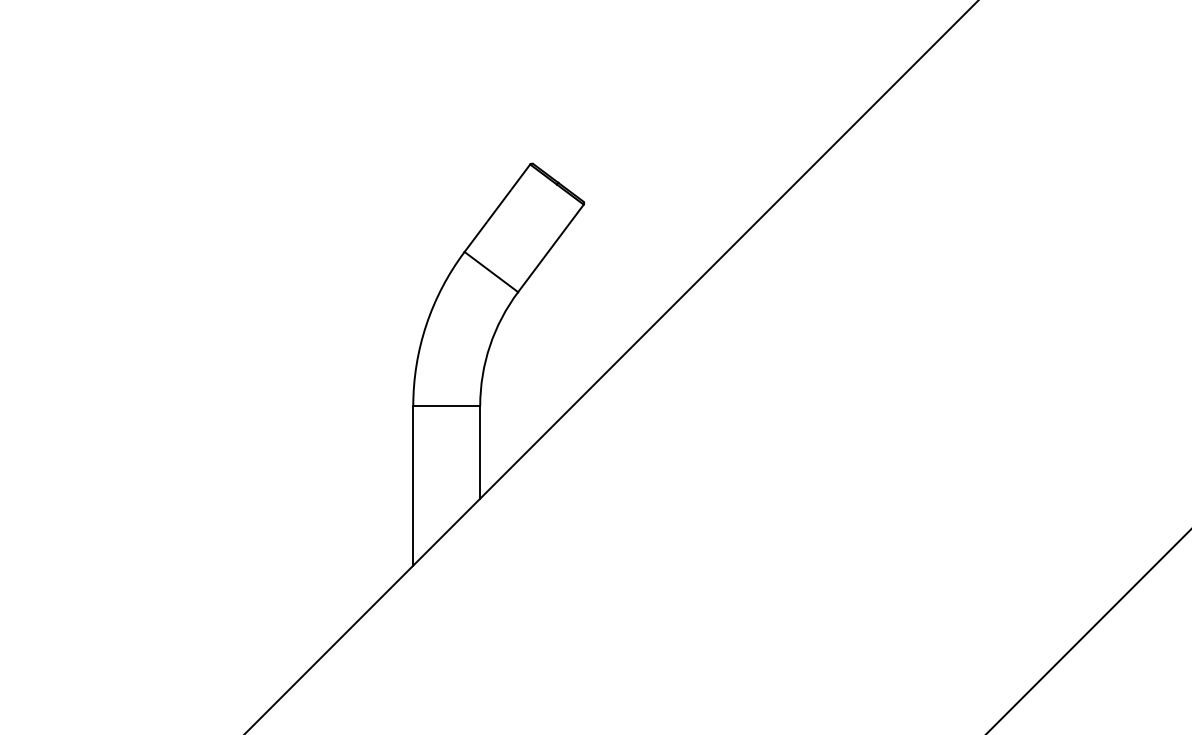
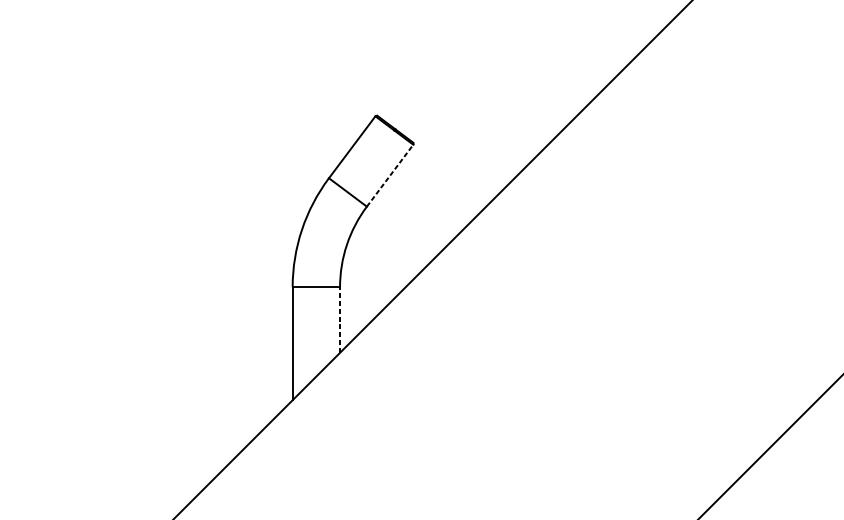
line: (550, 248) -> (389, 175), solid -> dashed
line: (480, 451) -> (340, 319), solid -> dashed

